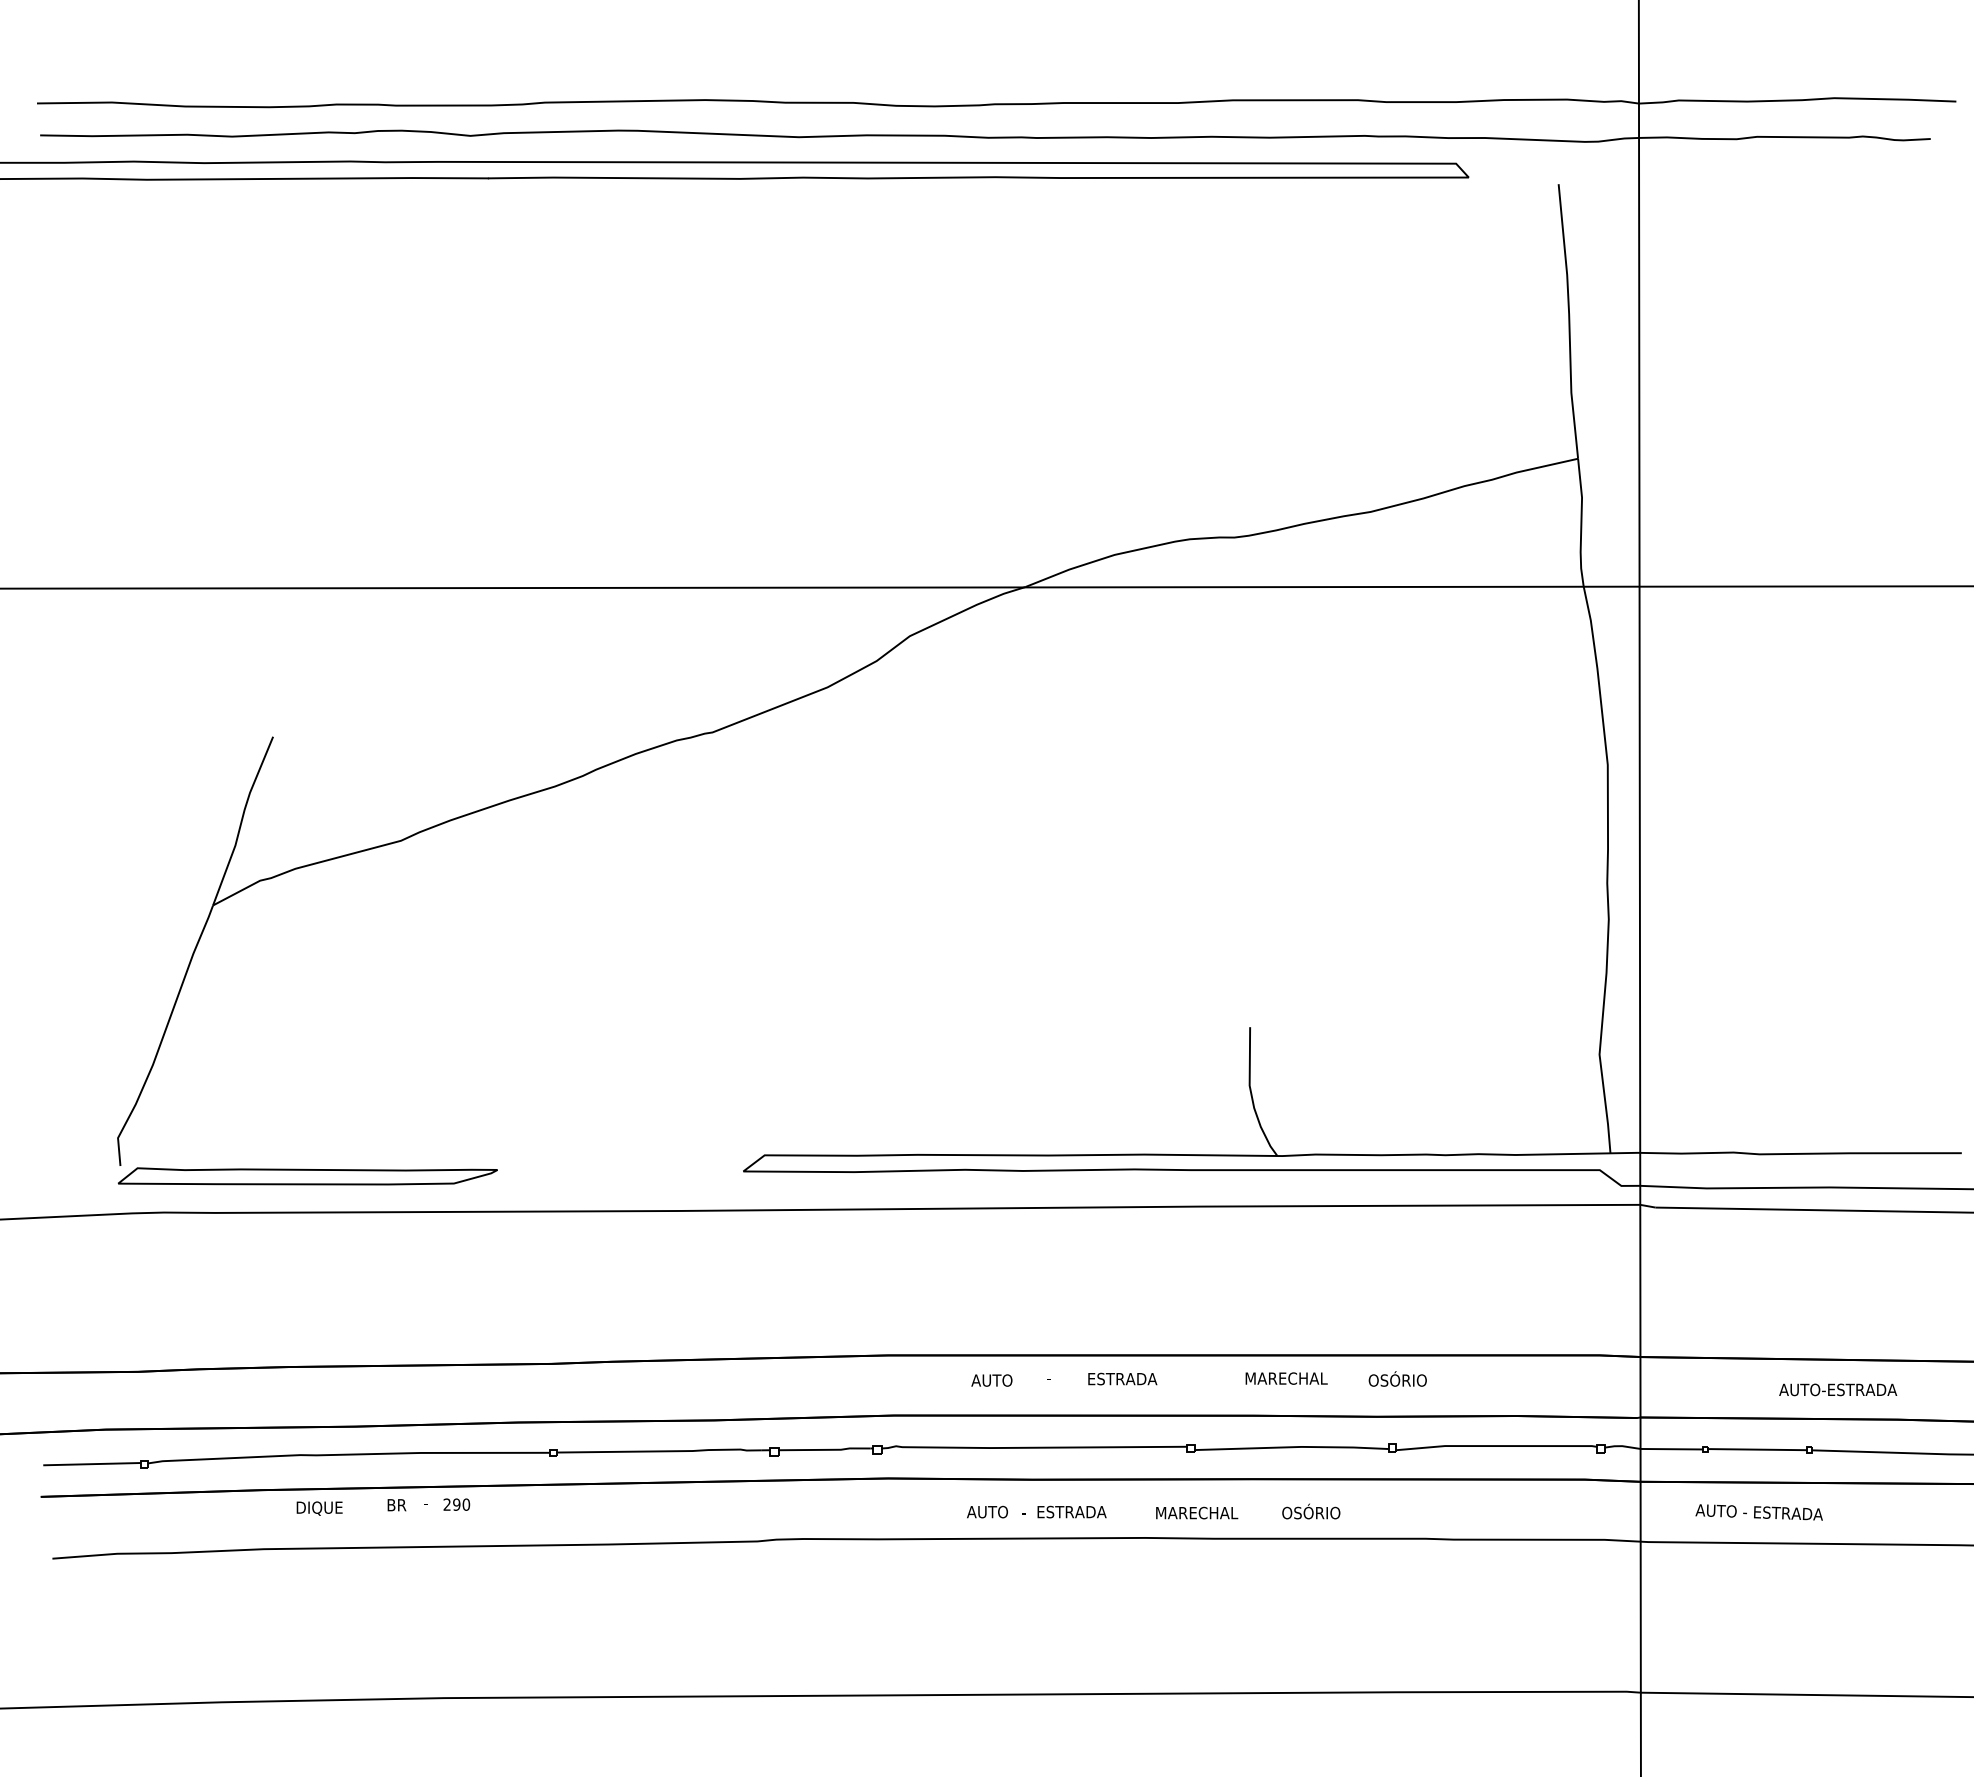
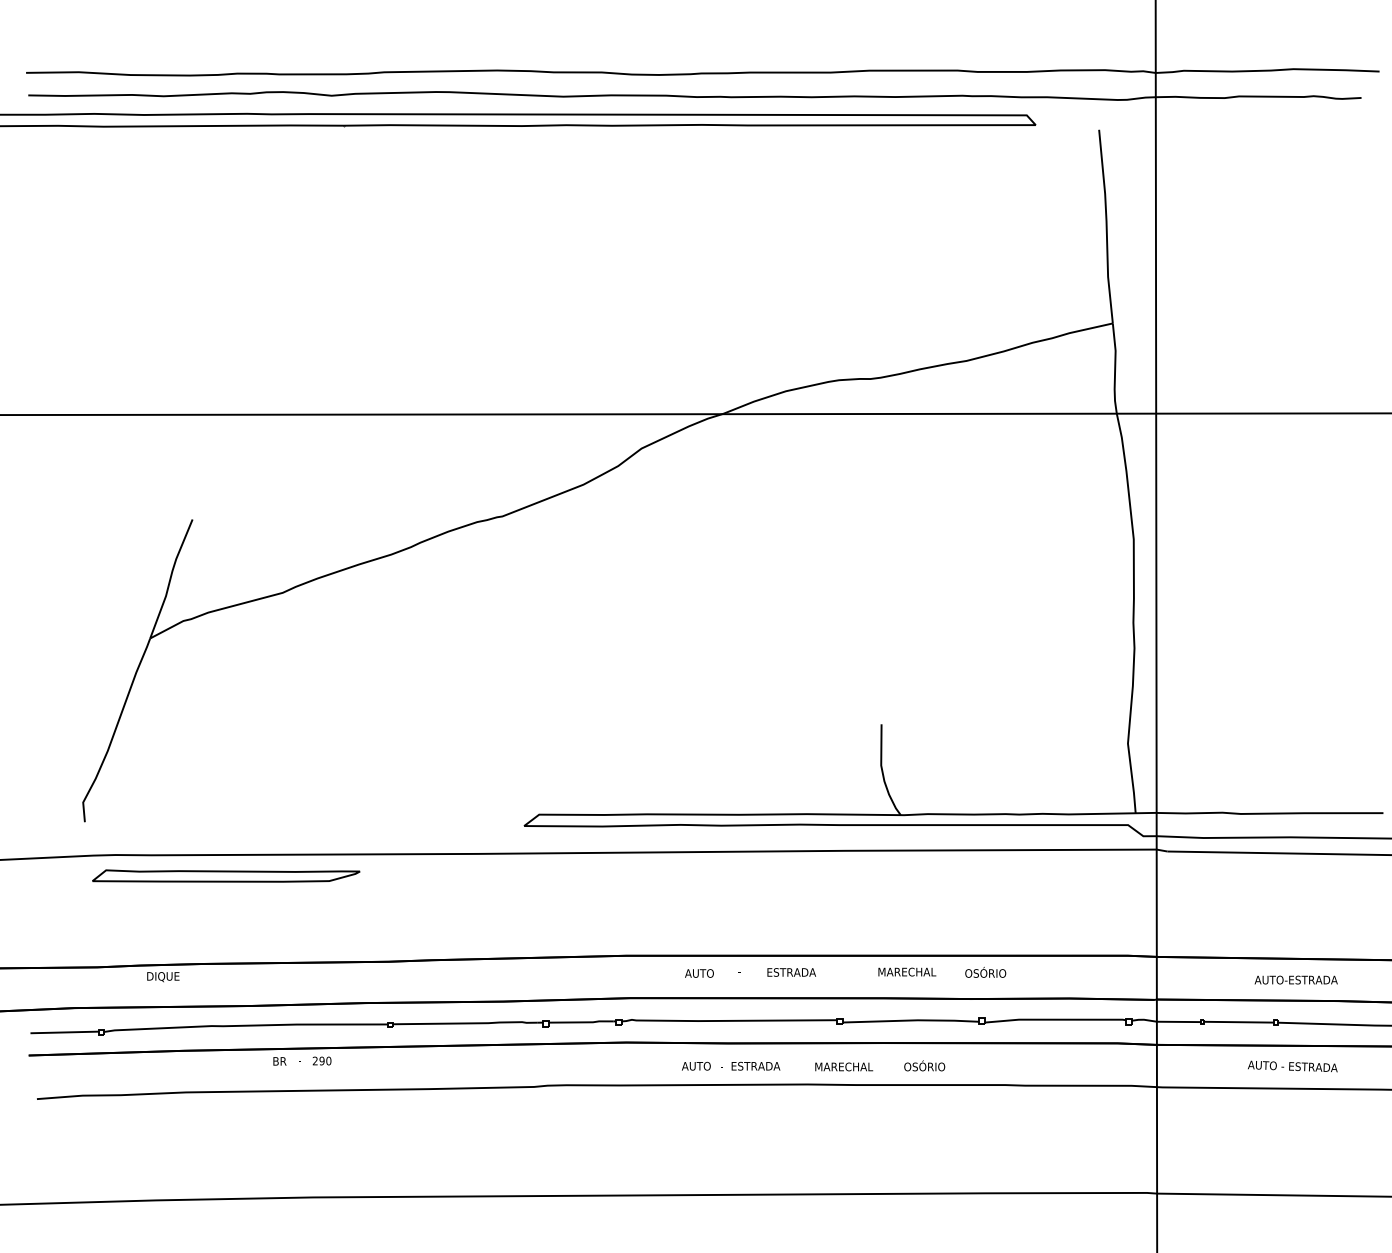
part: (307, 1176) -> (225, 876), moved
text: (319, 1508) -> (163, 976), moved
text: (1758, 1512) -> (1292, 1066), moved

